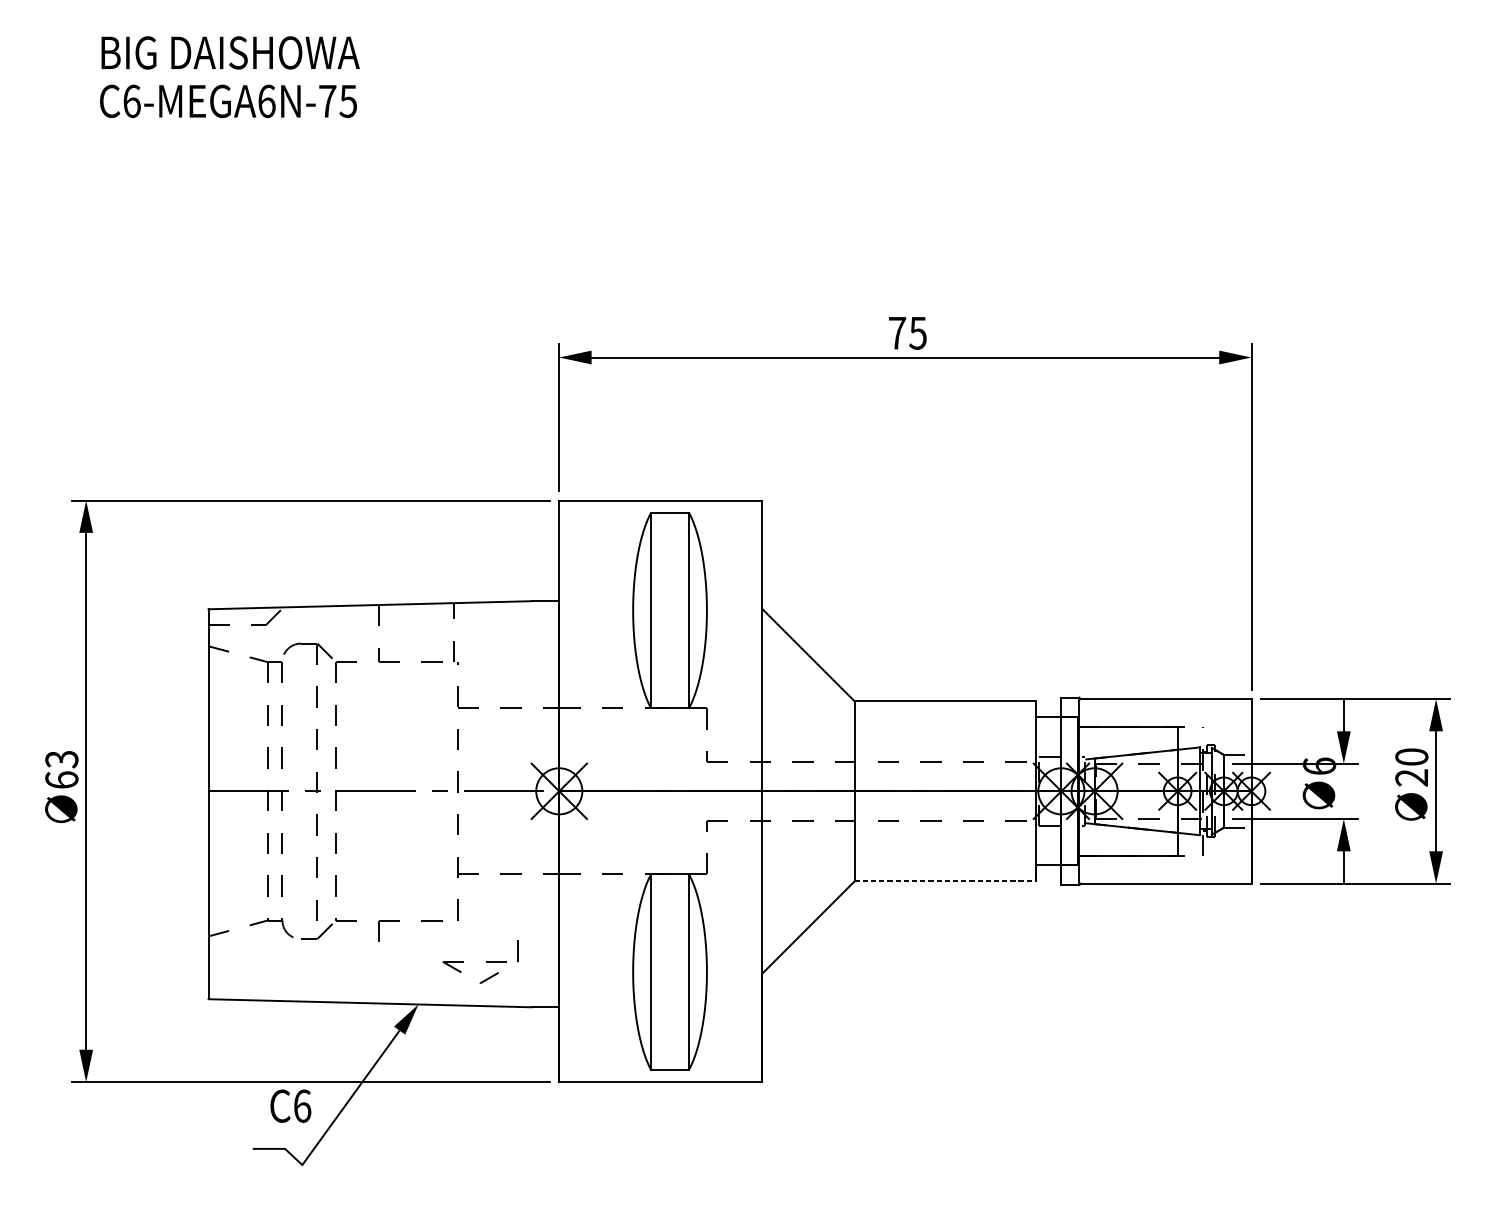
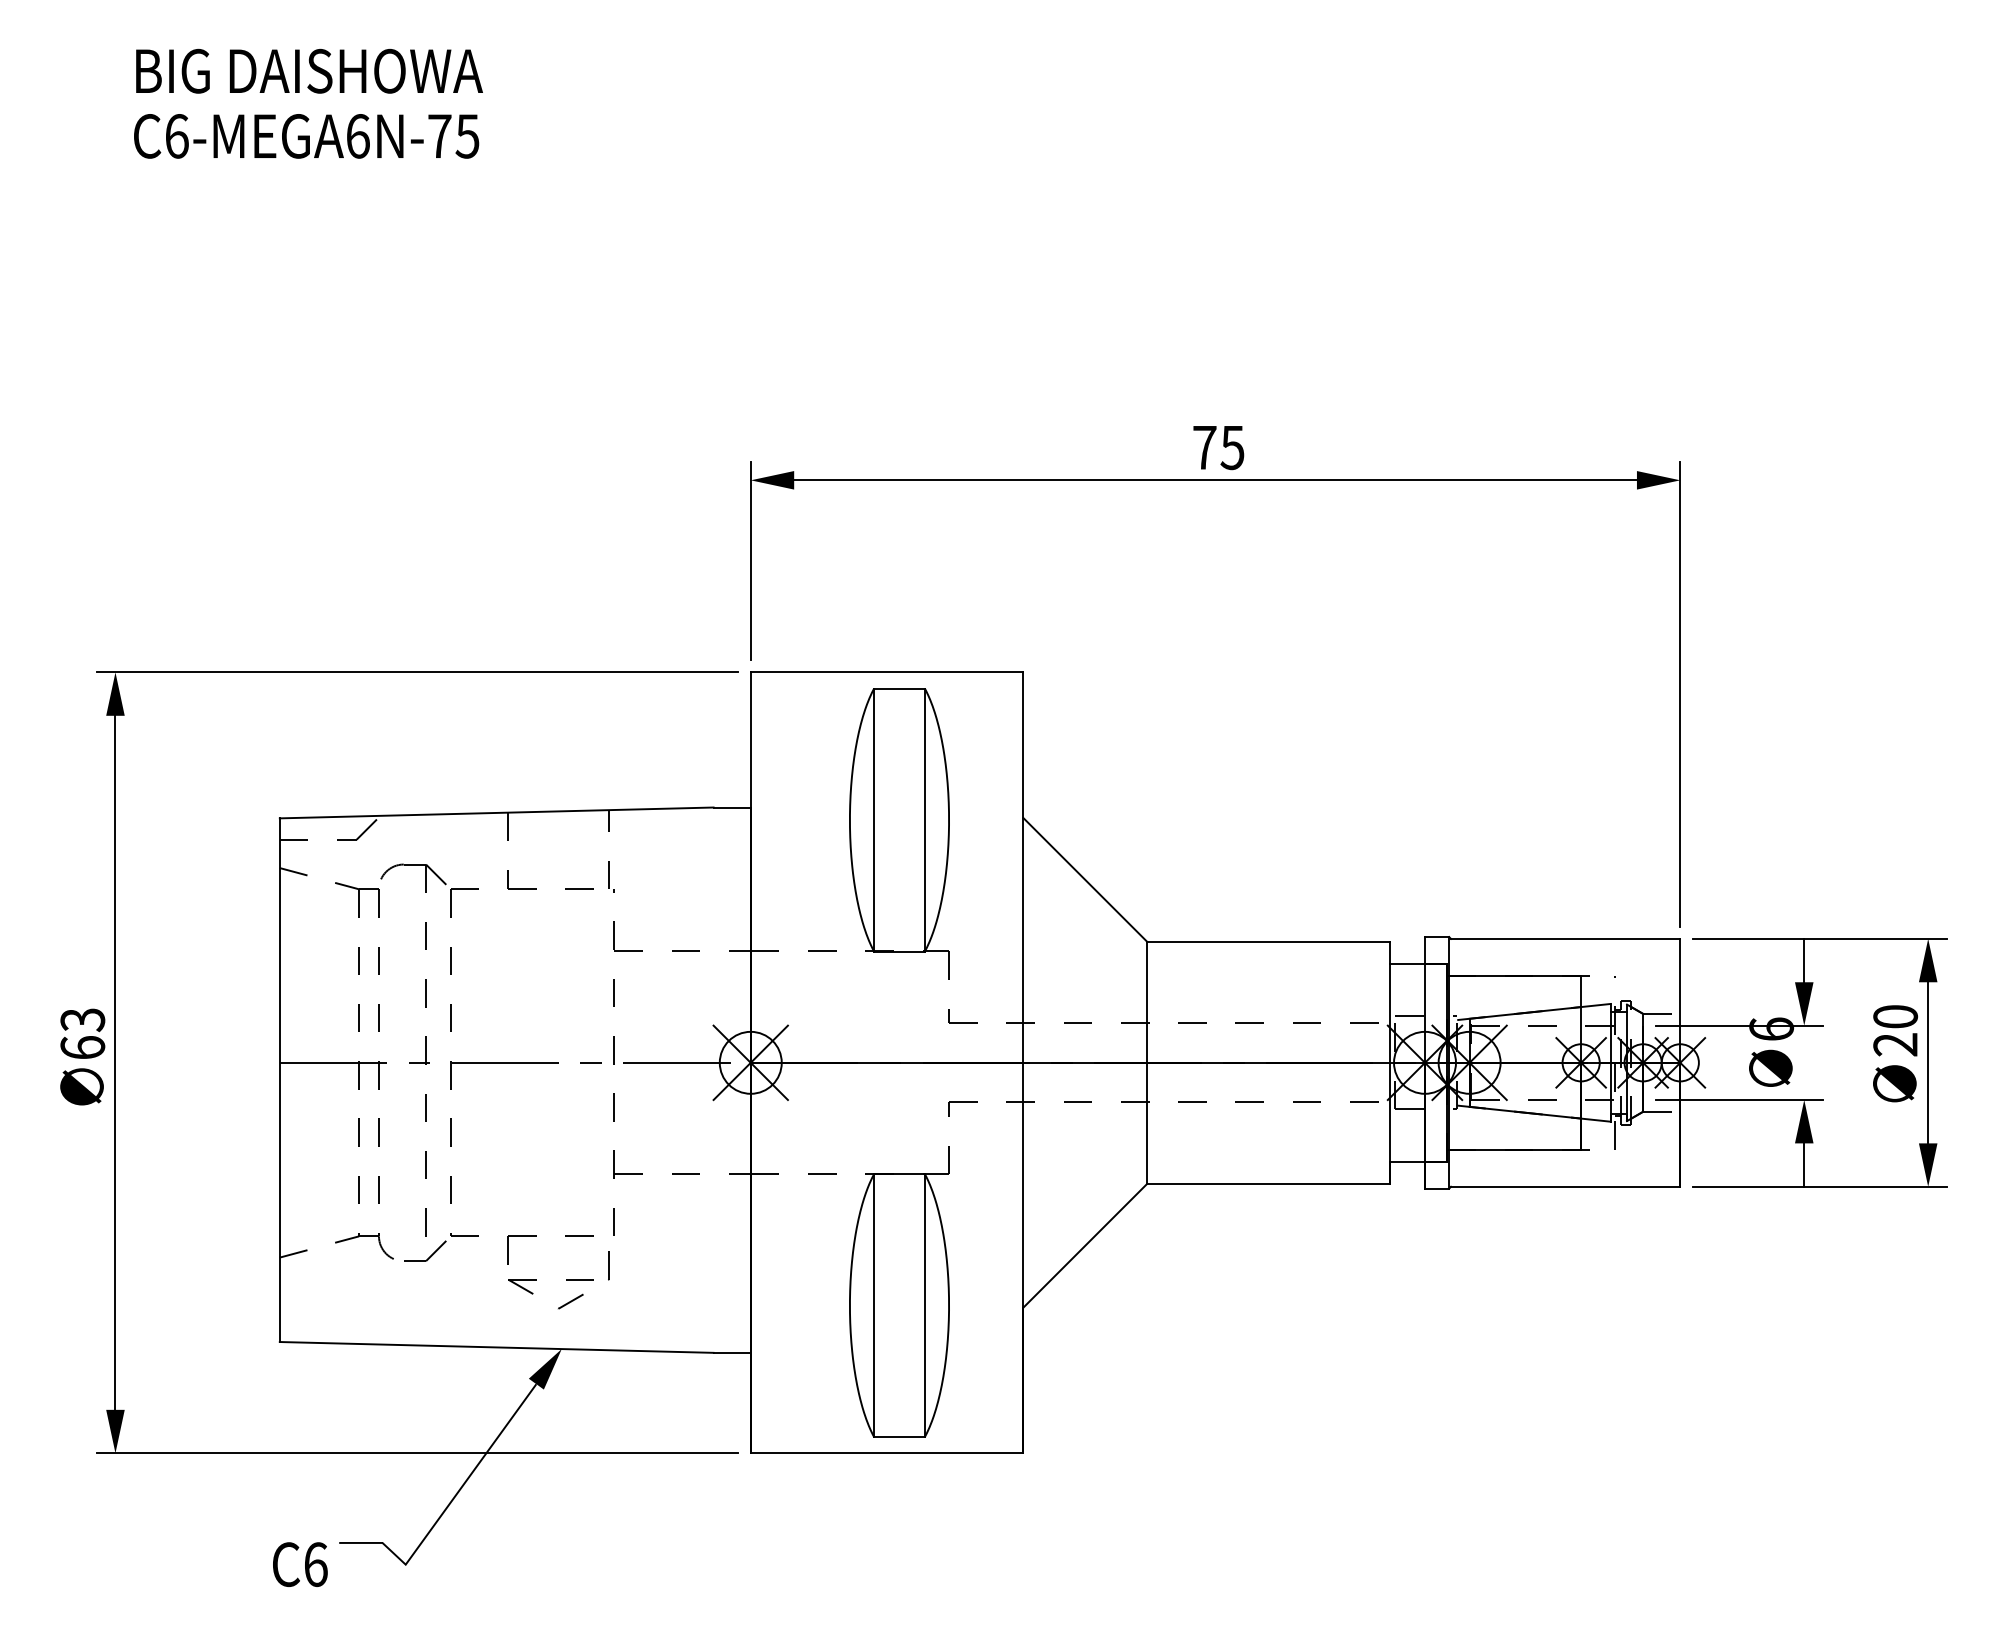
line: (945, 881) -> (1269, 1183), dashed -> solid
part: (486, 962) -> (566, 1280), moved
text: (290, 1106) -> (300, 1564), moved

